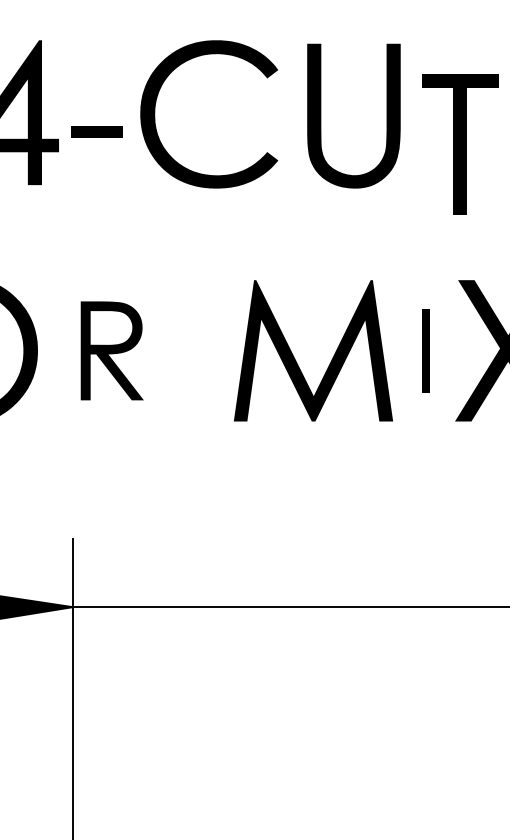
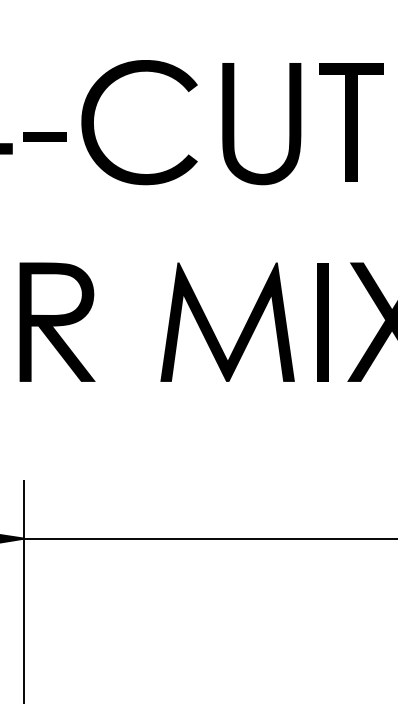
part: (460, 144) -> (351, 122), moved
part: (112, 350) -> (57, 321), size x1.43
part: (425, 350) -> (322, 321), size x1.67

